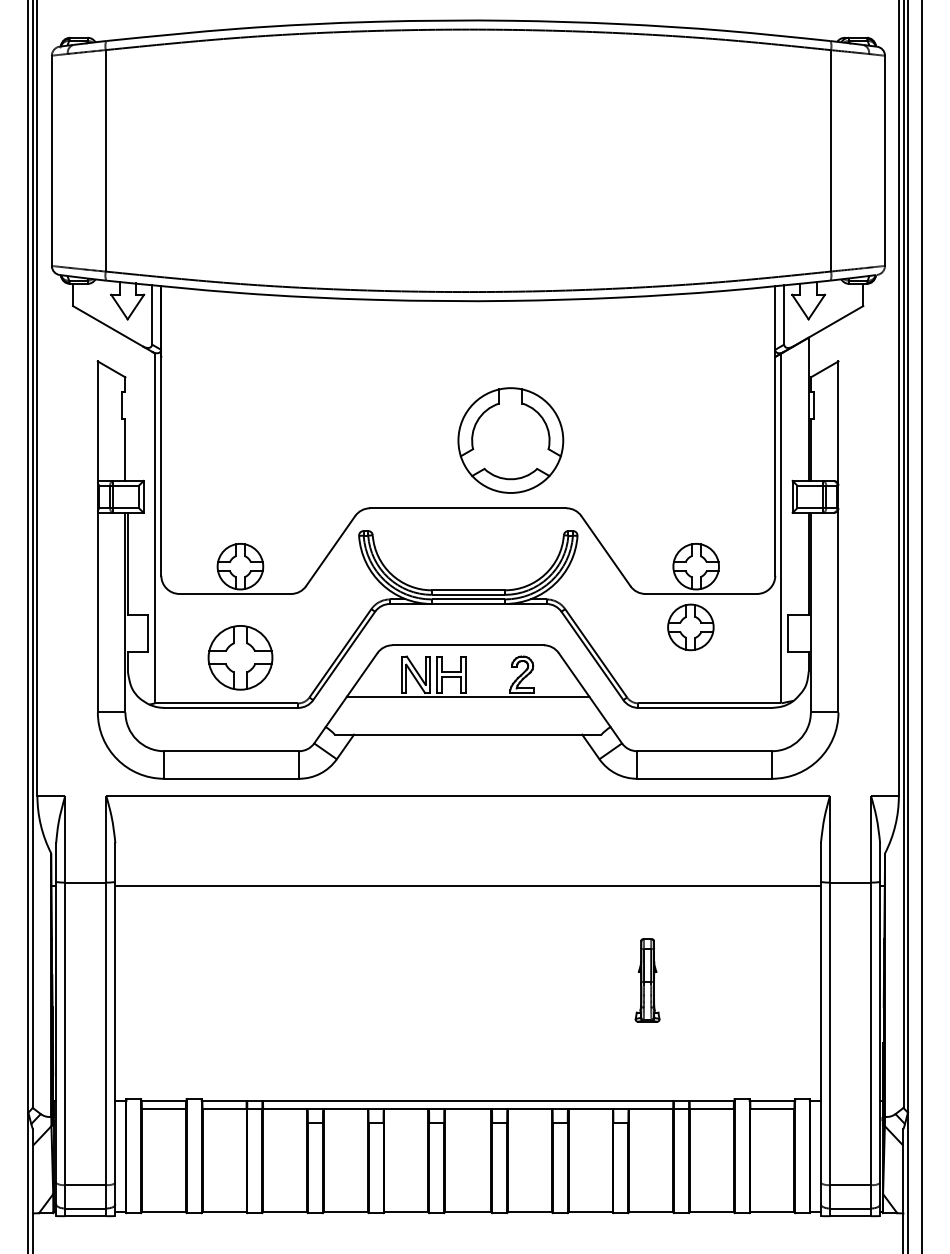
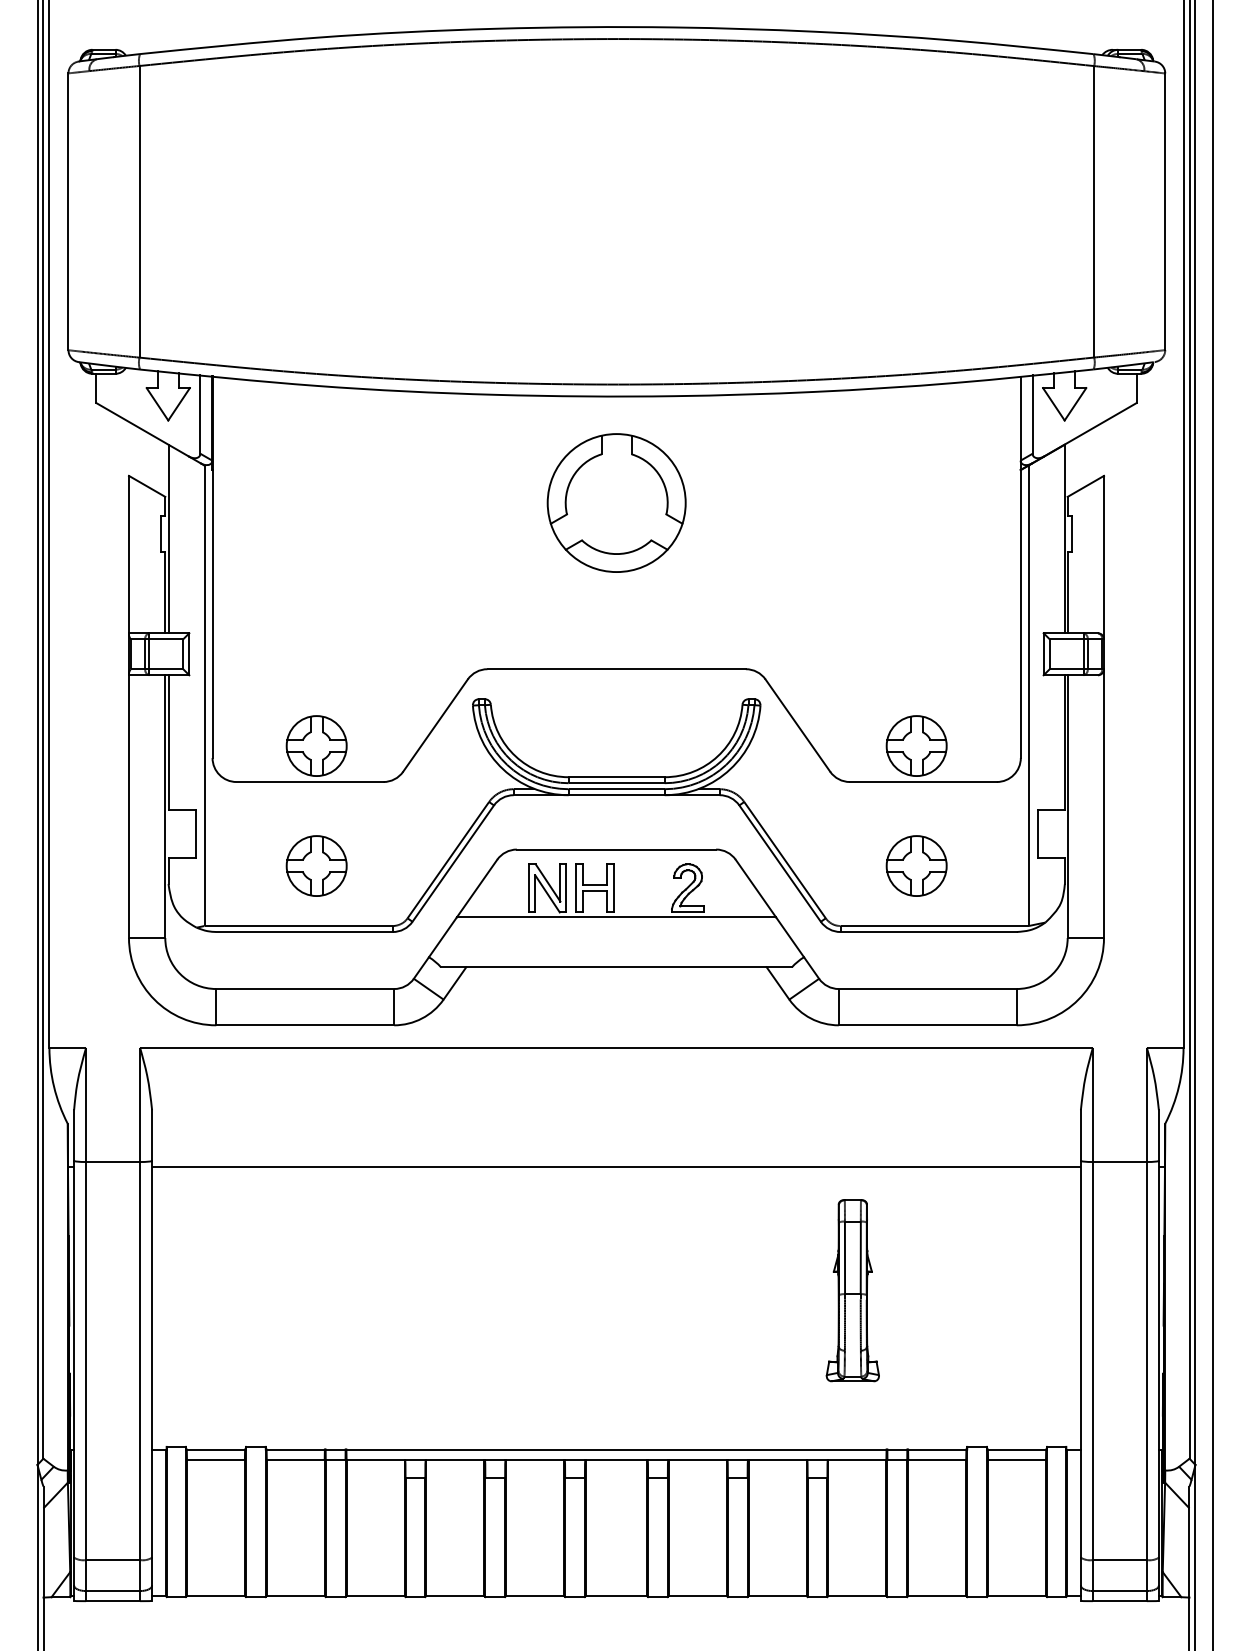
line: (127, 408) -> (168, 538), added
part: (510, 440) -> (616, 502), moved
part: (690, 627) -> (916, 865), moved
part: (240, 657) -> (316, 865), size x0.71
part: (647, 980) -> (852, 1290), size x1.67

